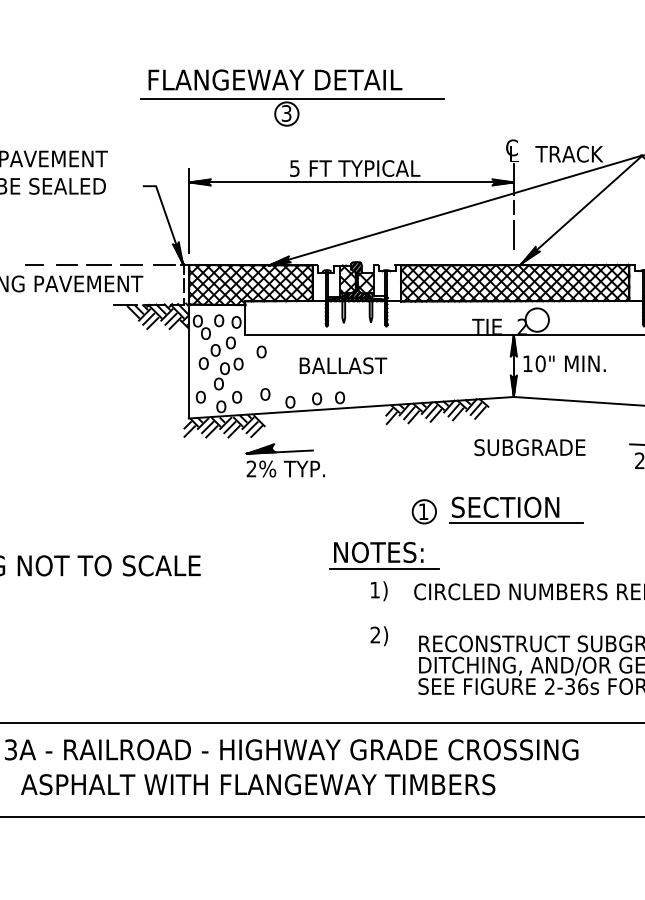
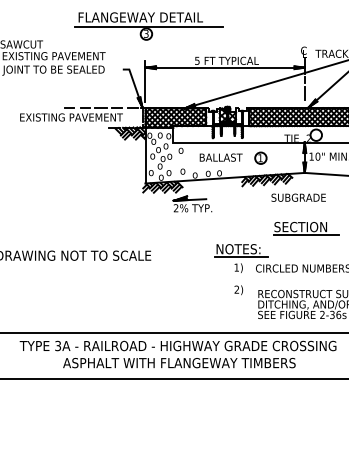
part: (291, 98) -> (148, 26), moved
text: (529, 447) -> (298, 197), moved
part: (423, 510) -> (260, 157), moved

